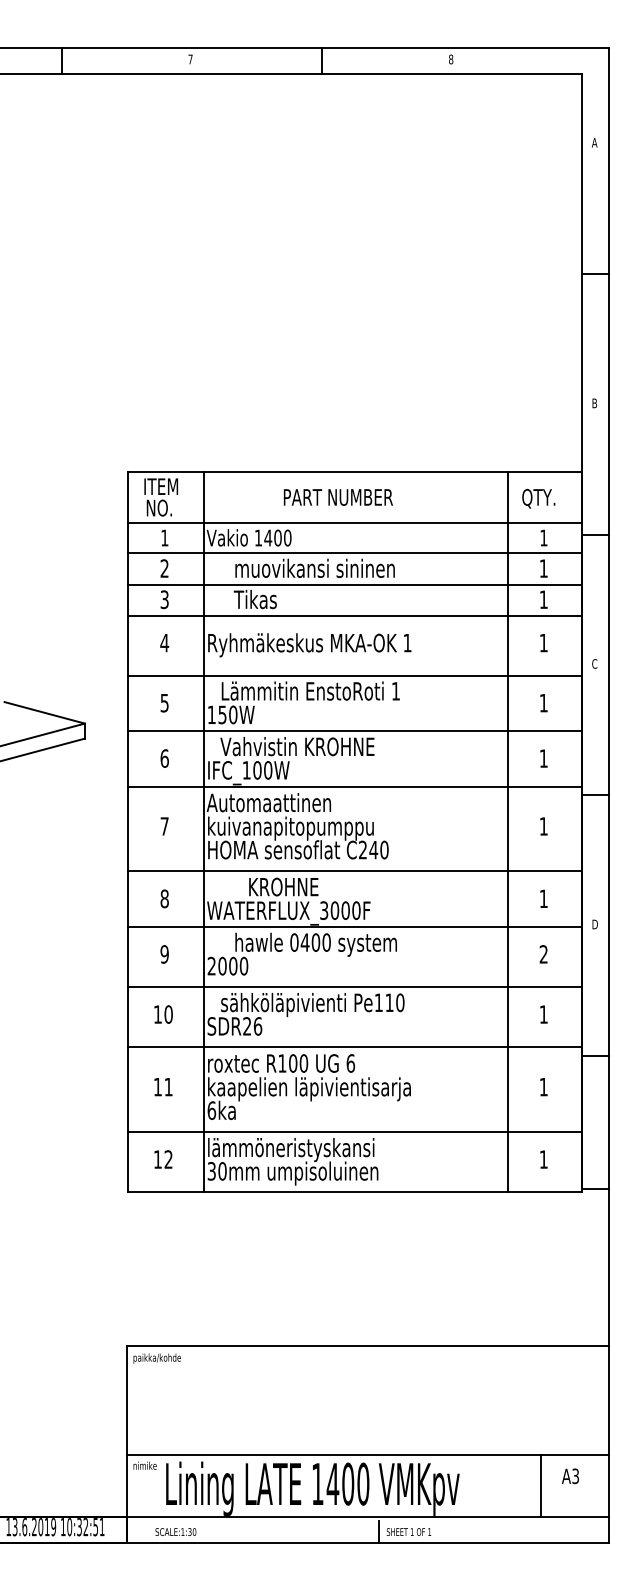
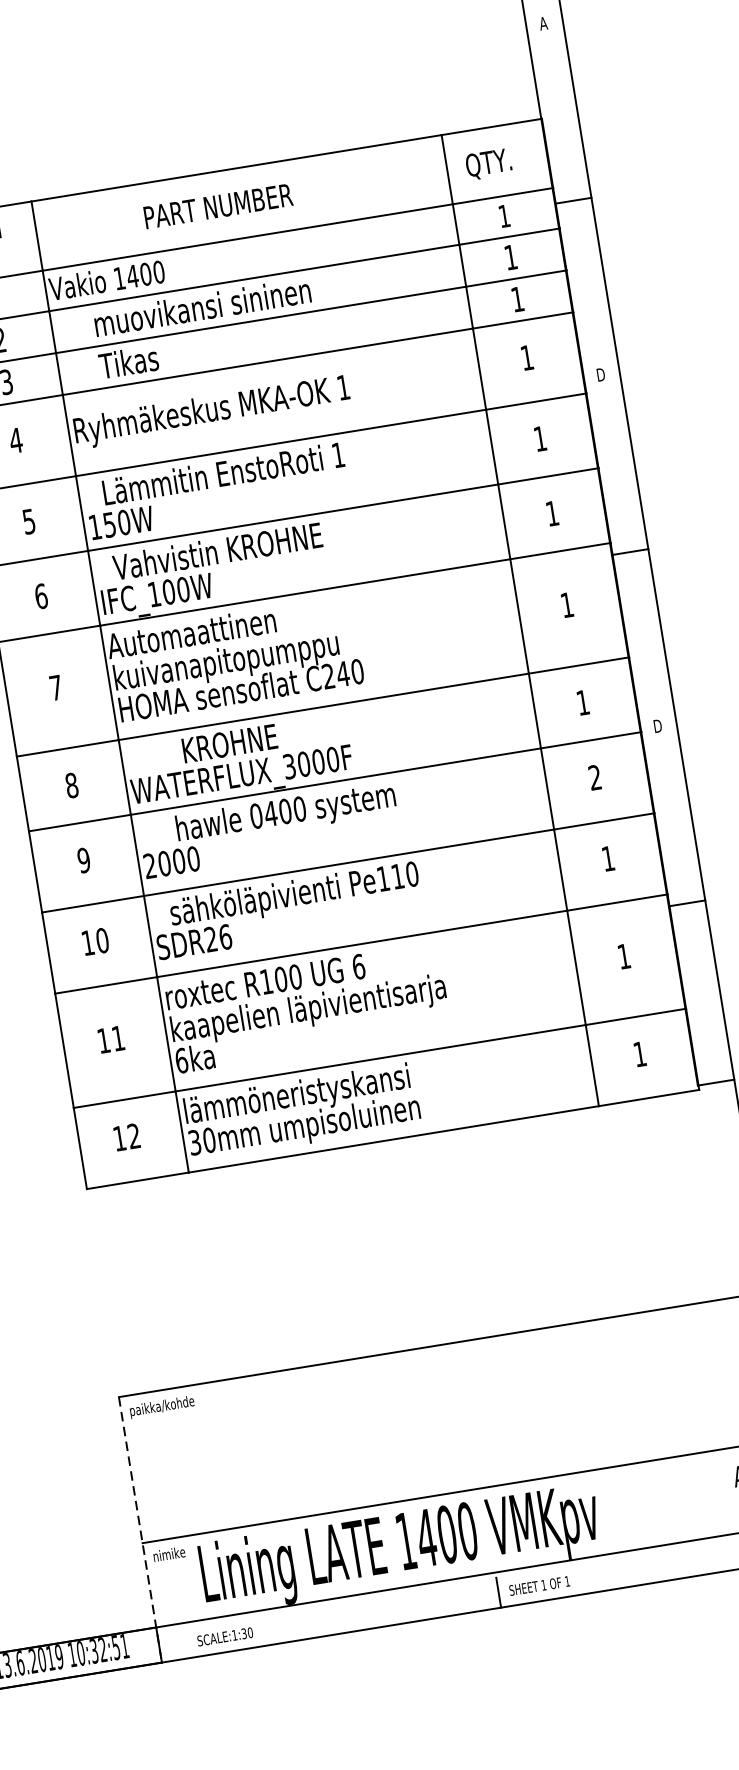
text: (594, 403) -> (543, 23), B -> A
text: (594, 663) -> (600, 374), C -> D
line: (127, 1445) -> (141, 1530), solid -> dashed
line: (541, 1485) -> (708, 1494), removed

